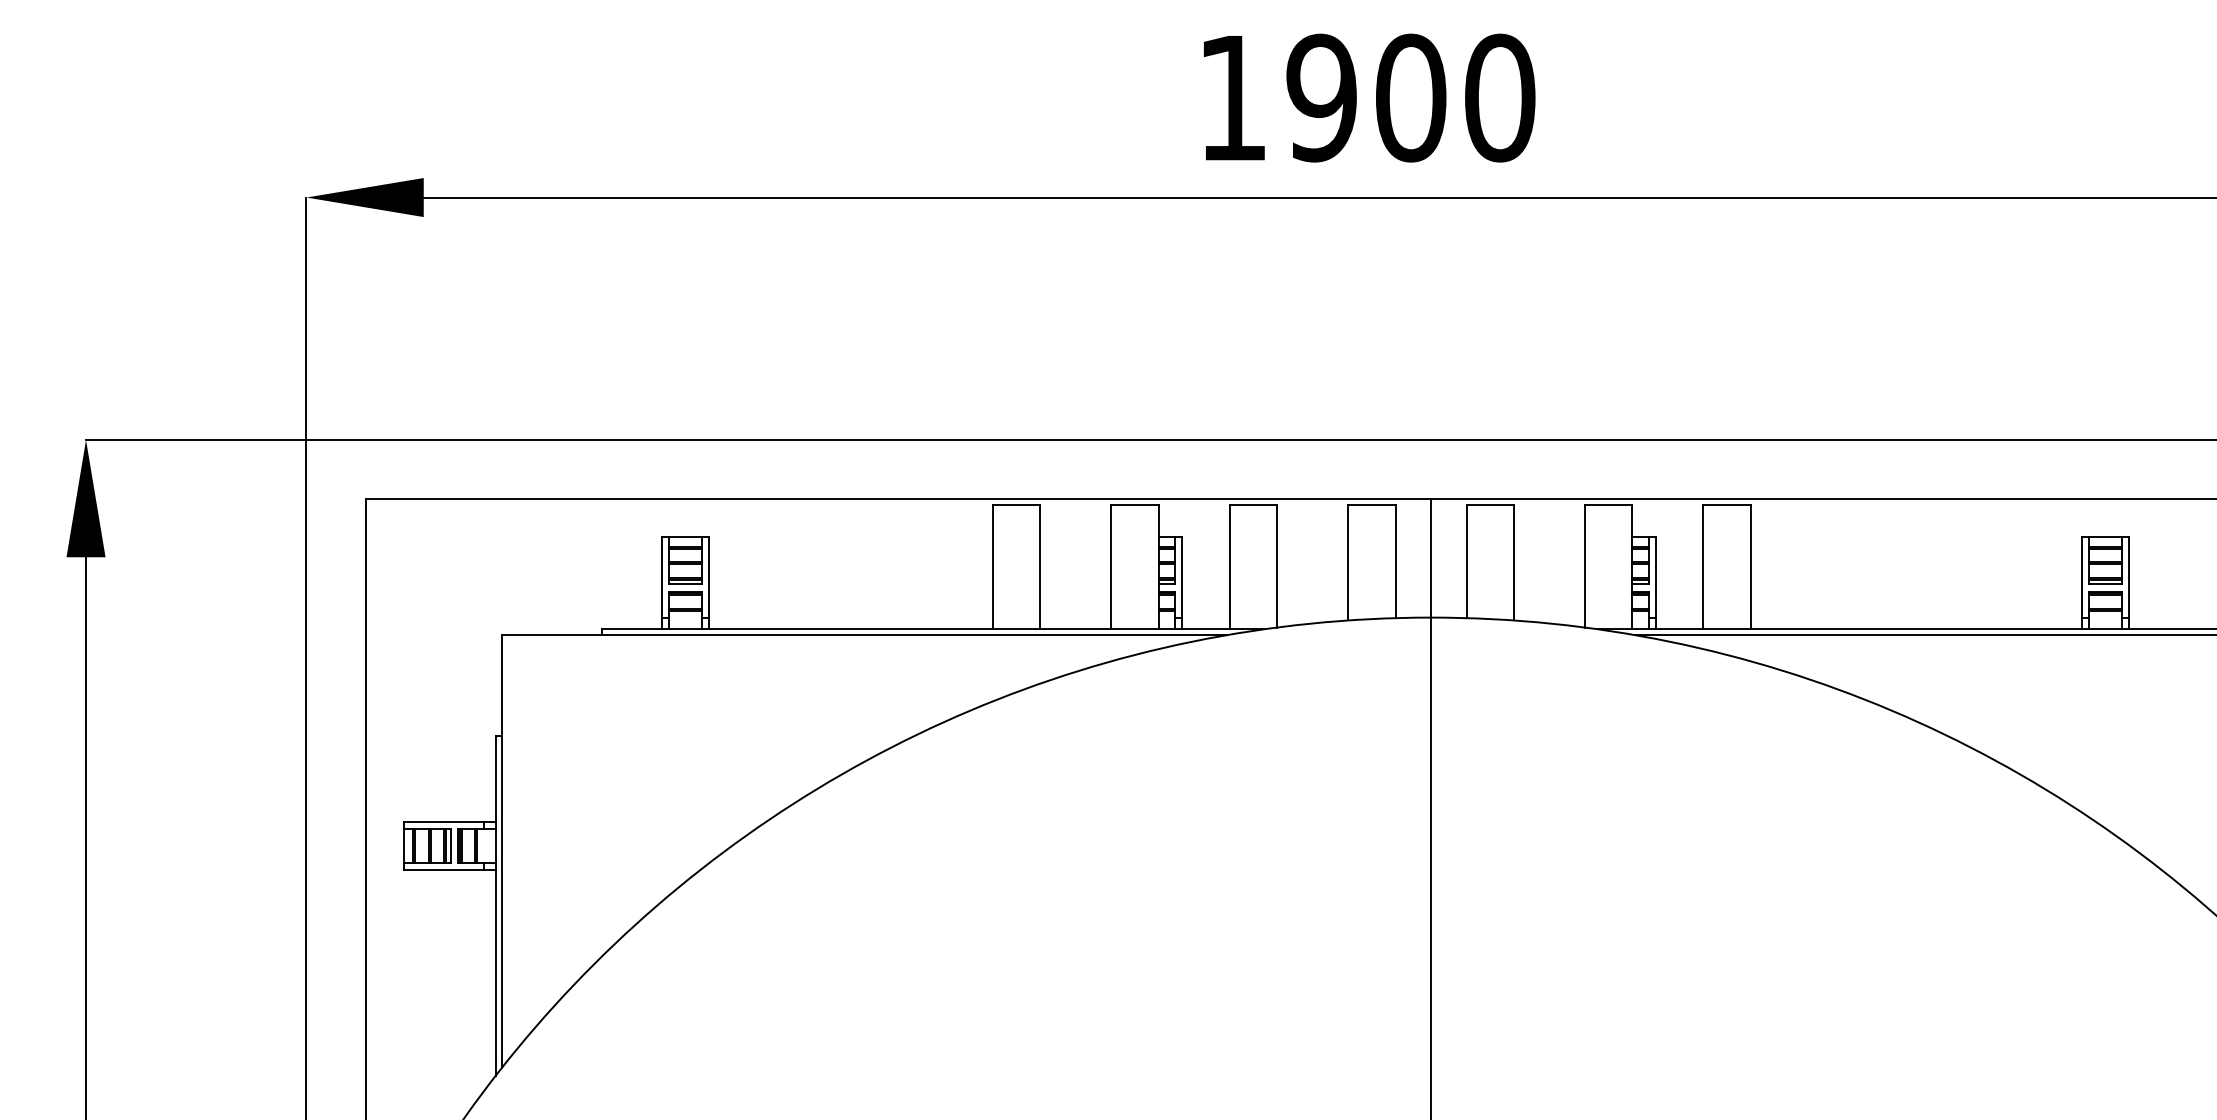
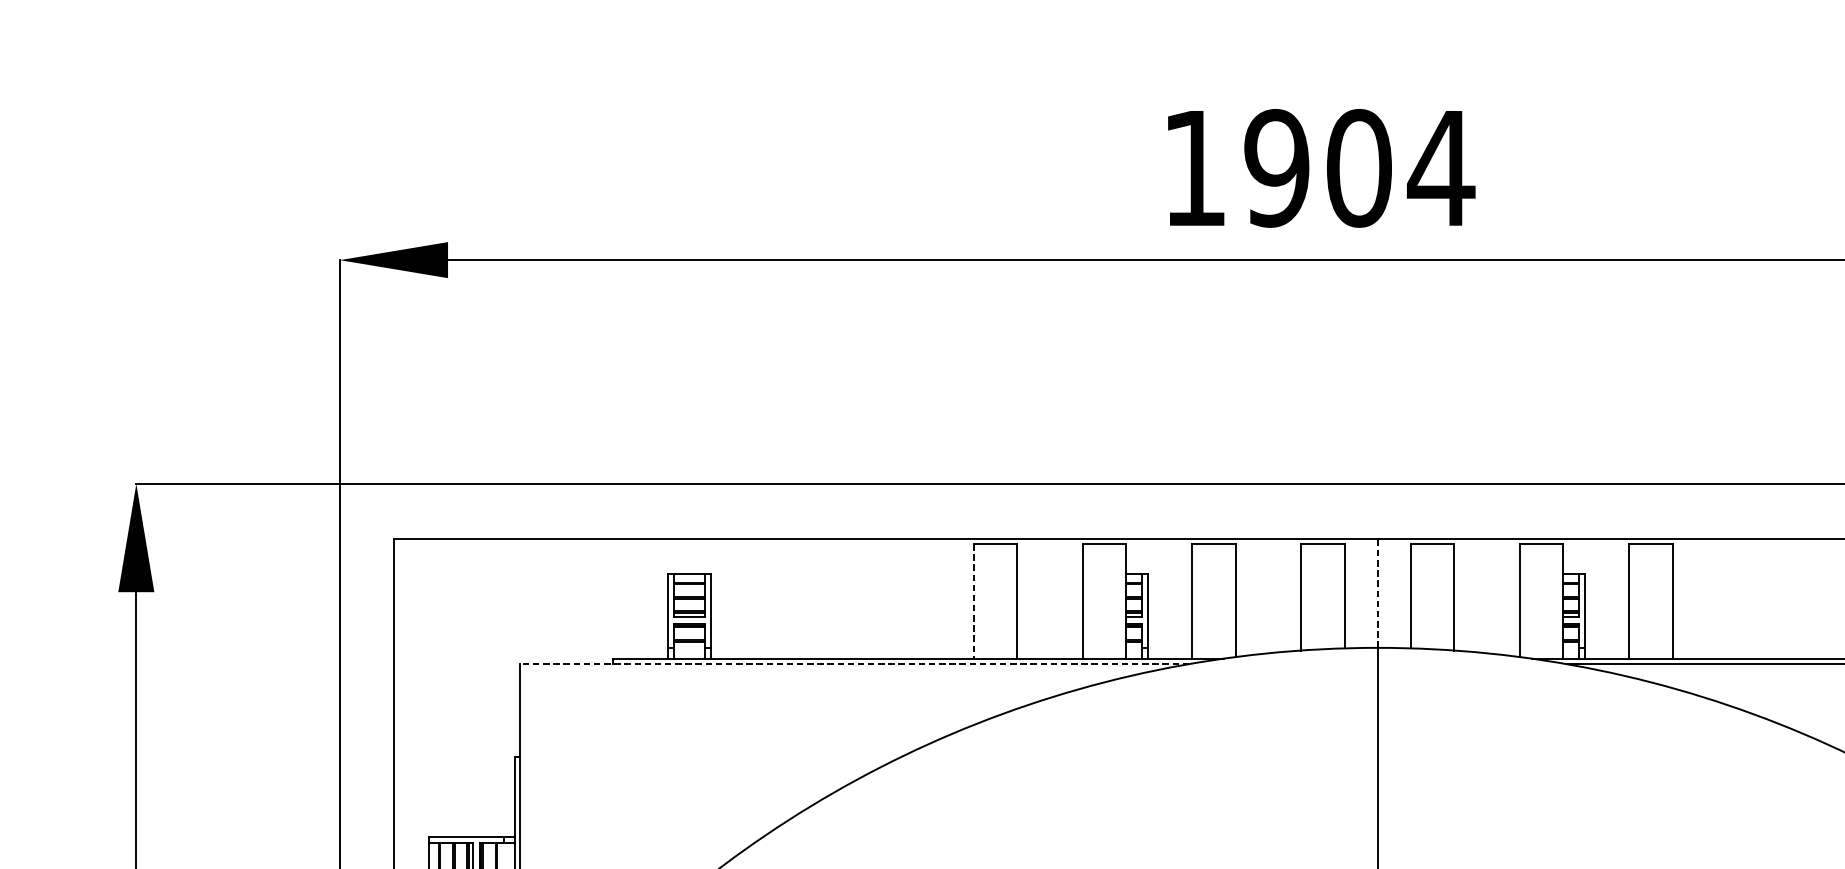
text: (1499, 97) -> (1440, 167), 1900 -> 1904
line: (1431, 557) -> (1378, 592), solid -> dashed
line: (993, 567) -> (973, 601), solid -> dashed
line: (863, 635) -> (853, 664), solid -> dashed

